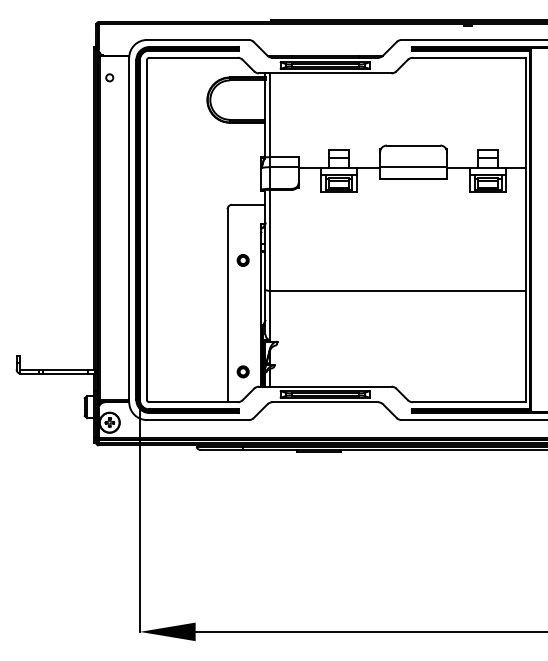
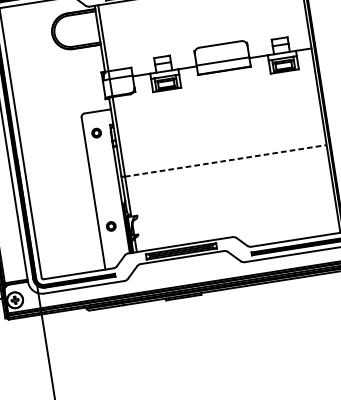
part: (242, 260) -> (96, 133), moved
line: (397, 290) -> (225, 160), solid -> dashed
part: (242, 371) -> (110, 226), moved

